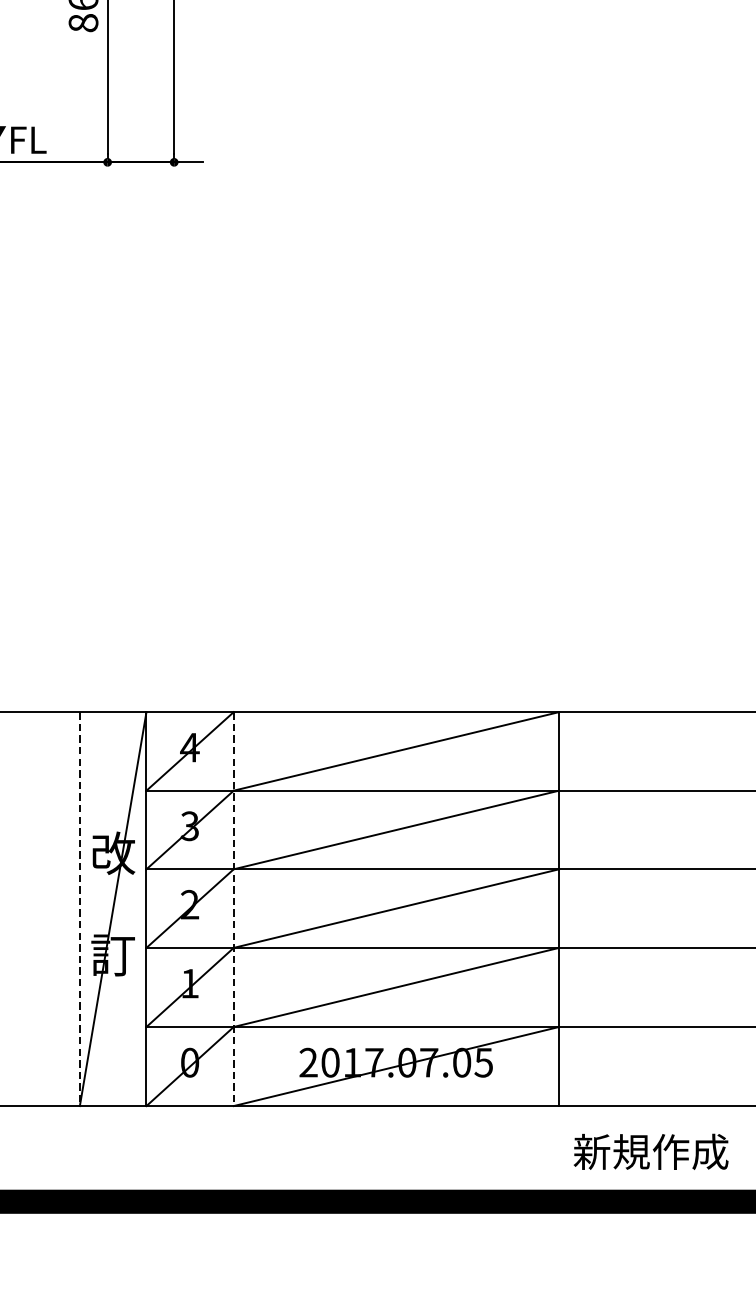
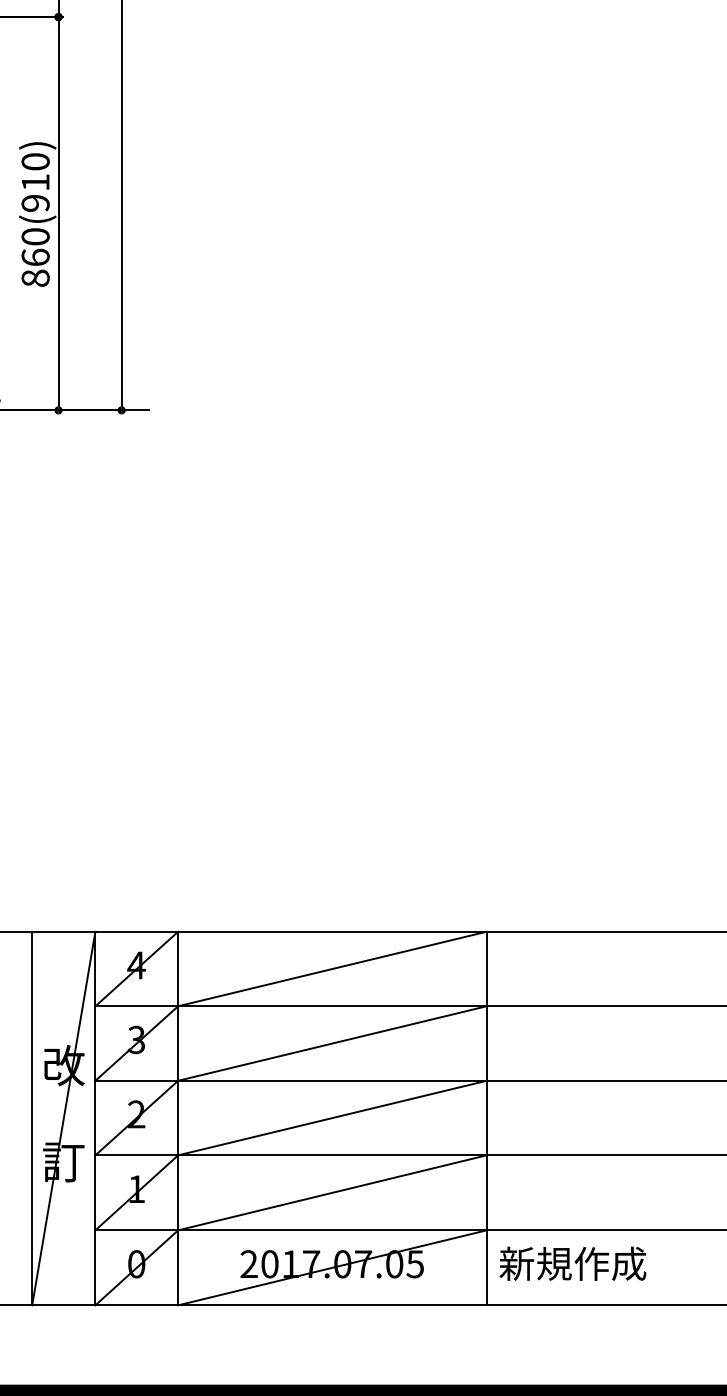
line: (80, 909) -> (32, 1118), dashed -> solid
line: (234, 909) -> (178, 1118), dashed -> solid
text: (650, 1151) -> (572, 1263), moved

